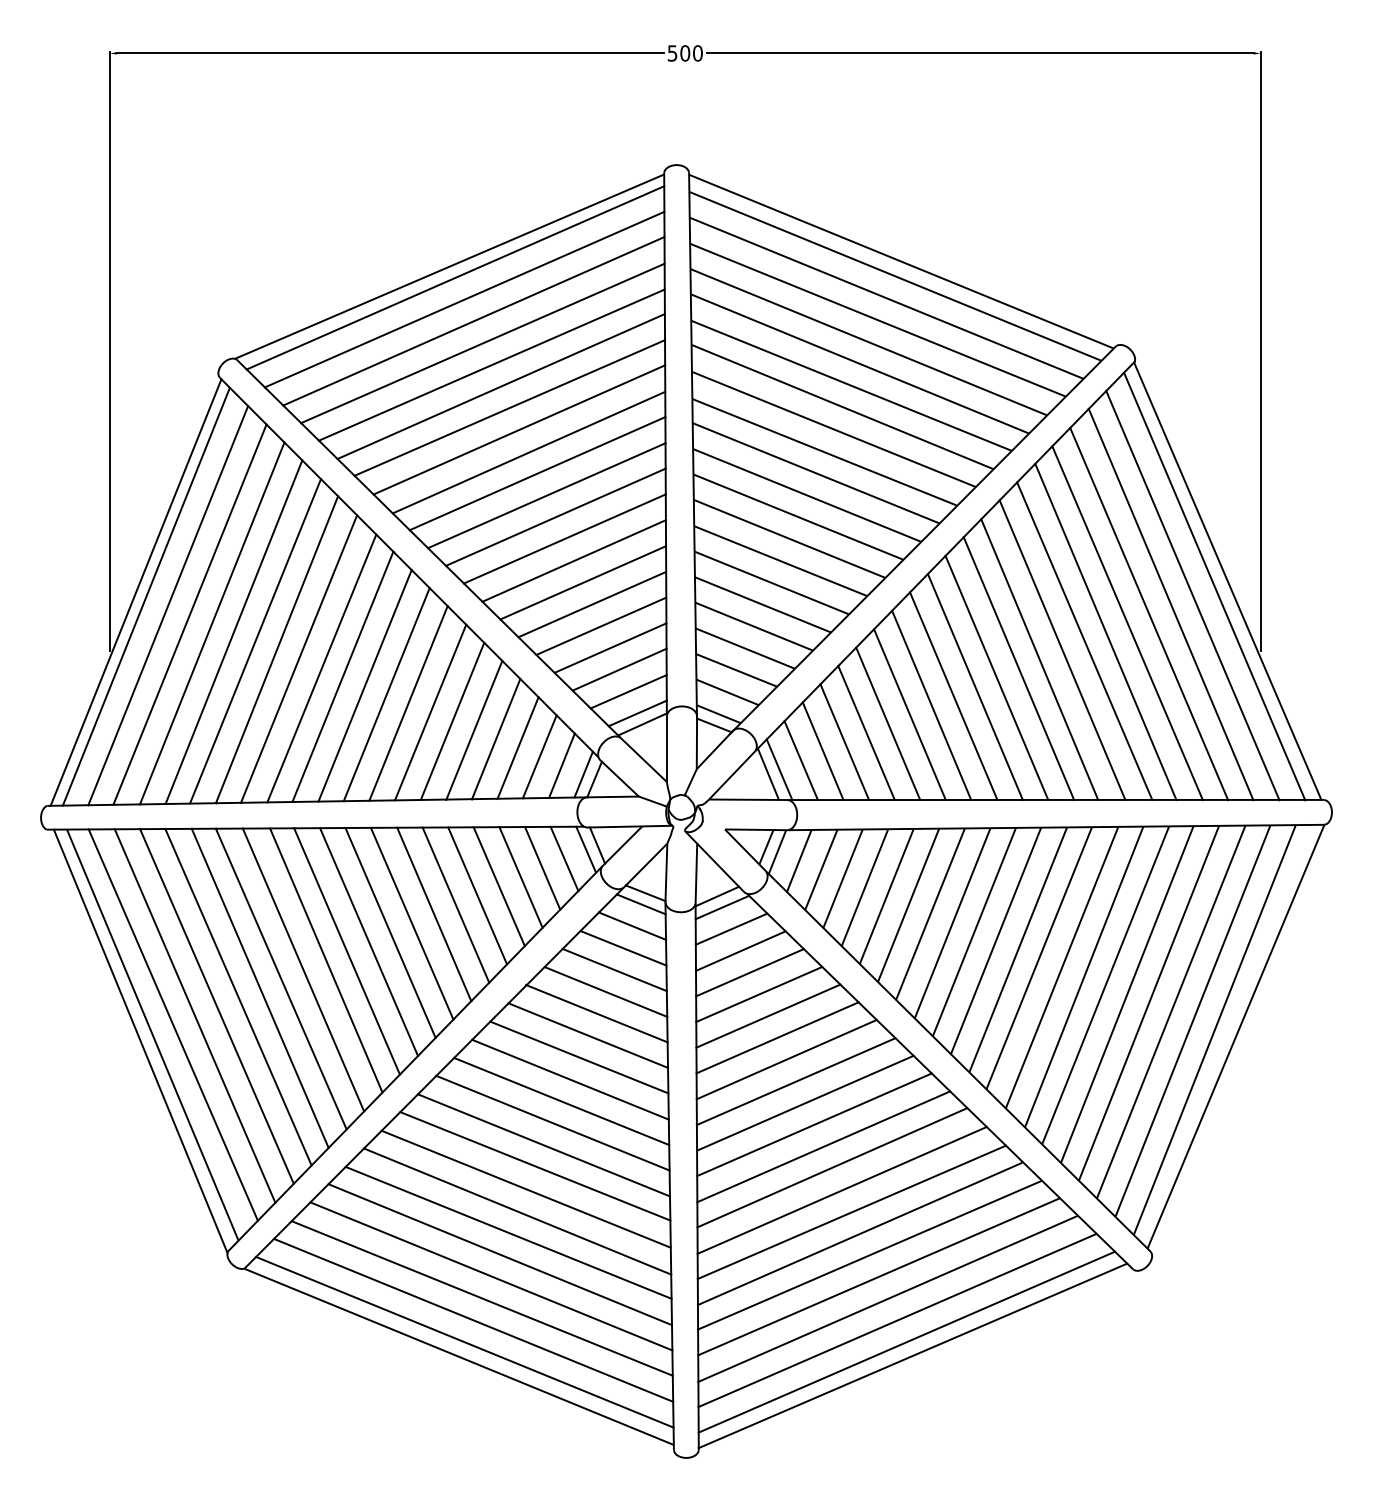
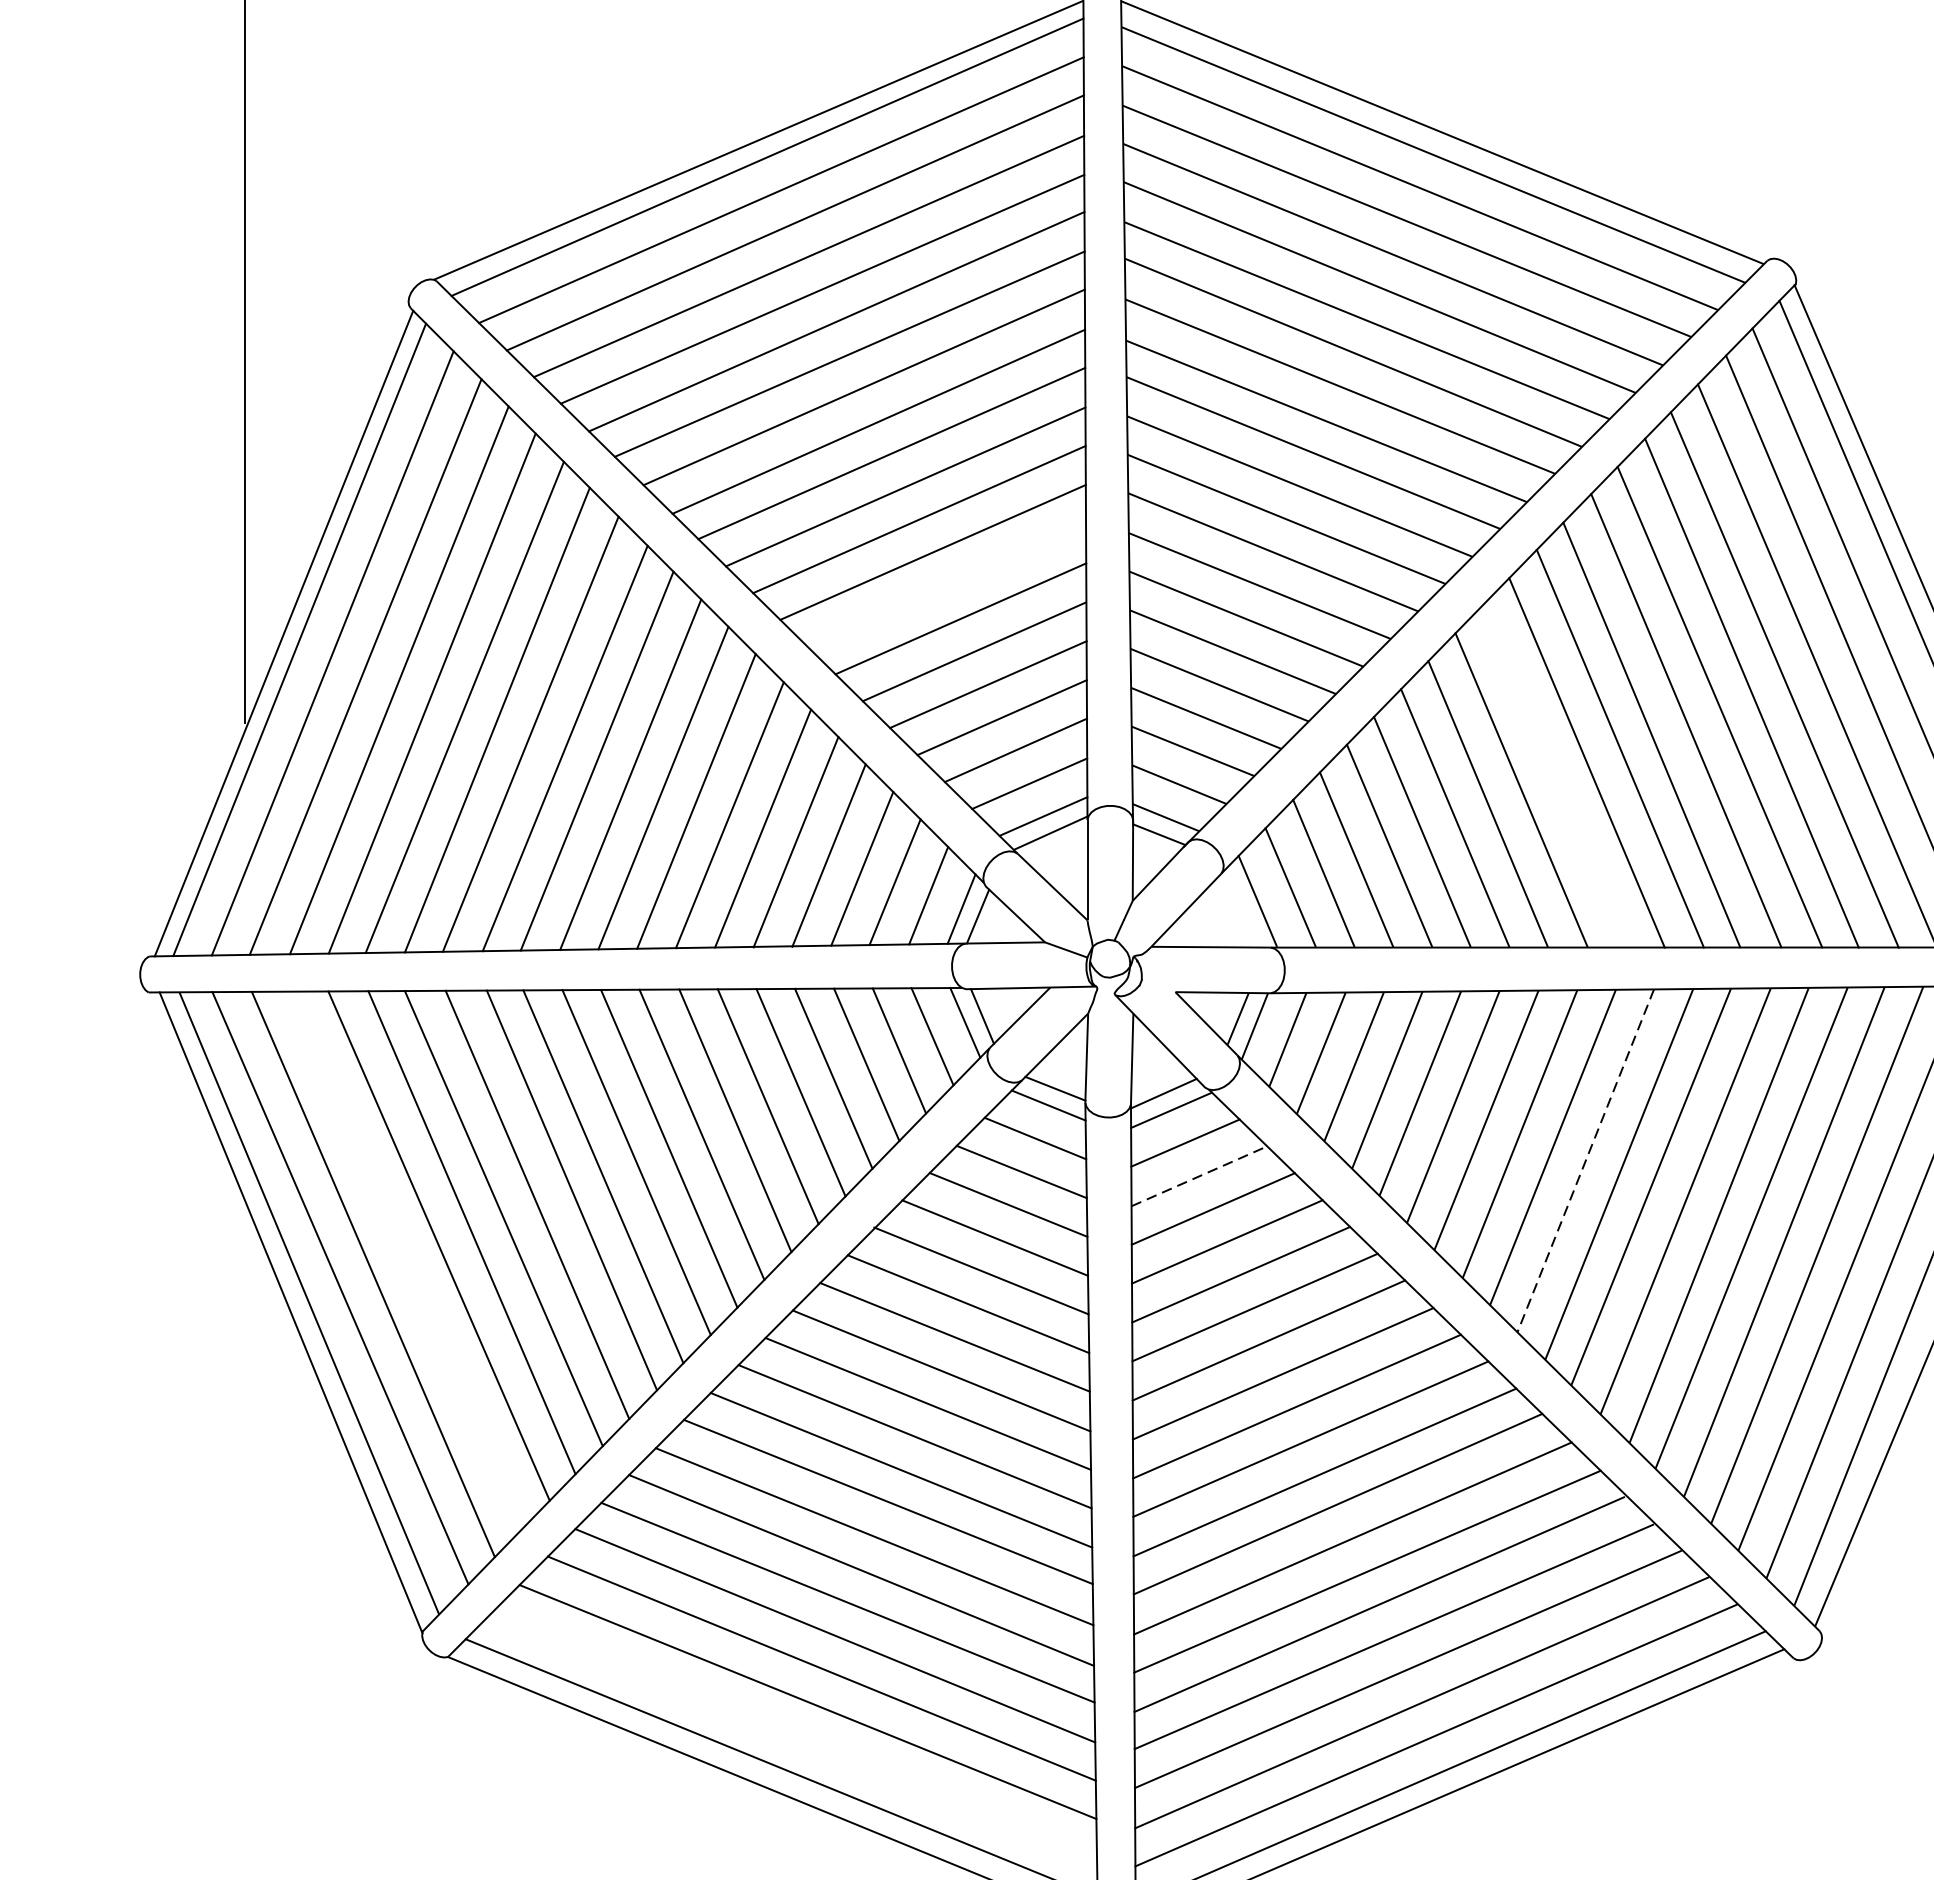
line: (573, 560) -> (946, 585), removed
line: (974, 686) -> (1553, 775), removed
line: (767, 773) -> (1239, 907), removed
line: (996, 940) -> (1586, 1160), solid -> dashed
line: (740, 951) -> (1198, 1176), solid -> dashed
line: (216, 1006) -> (405, 1260), removed
line: (473, 1319) -> (794, 1733), removed

